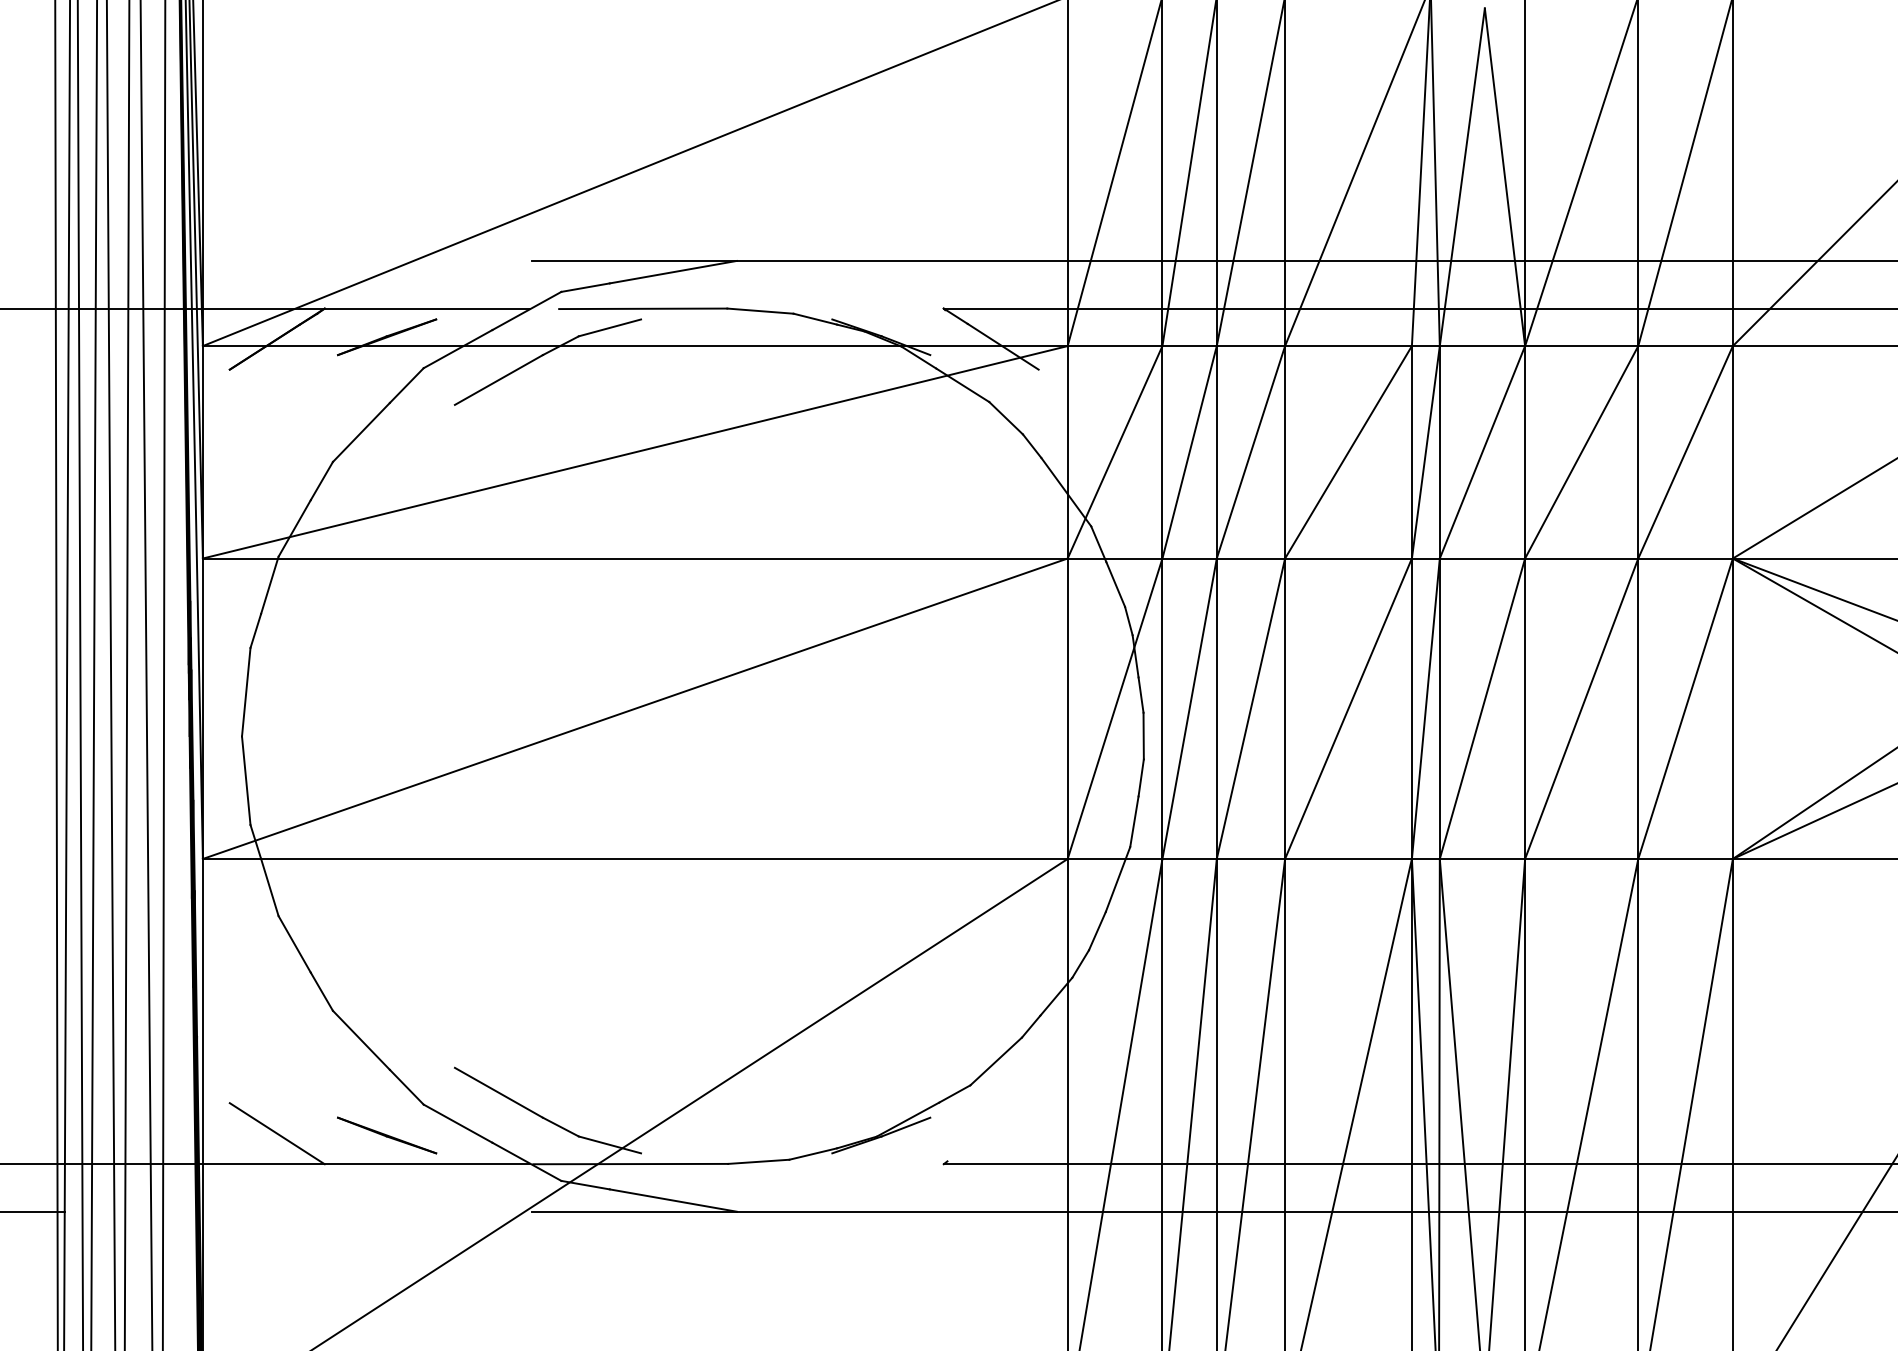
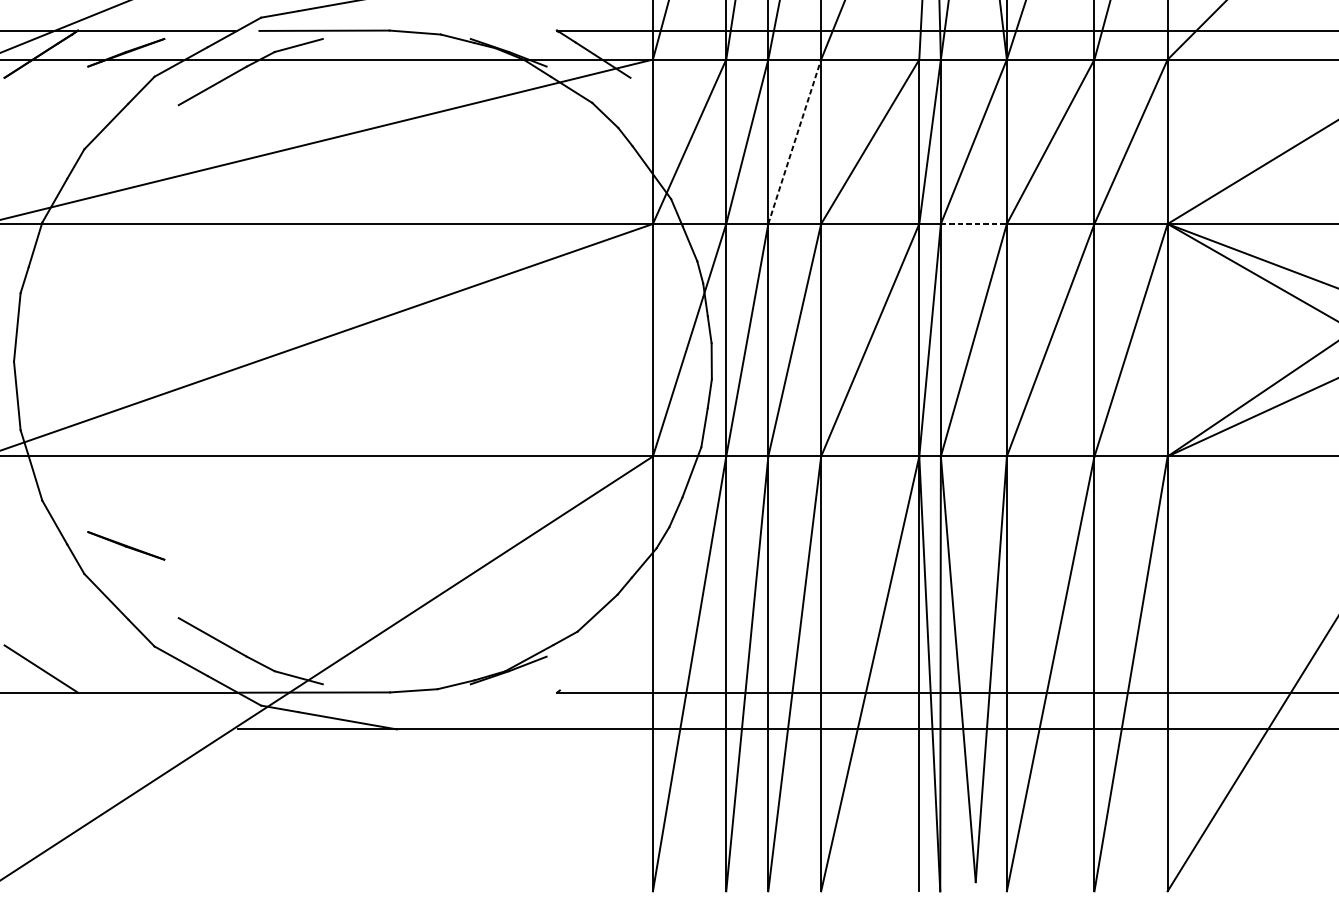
line: (1250, 452) -> (794, 141), solid -> dashed
line: (1482, 558) -> (973, 223), solid -> dashed
line: (387, 1135) -> (126, 545), moved

